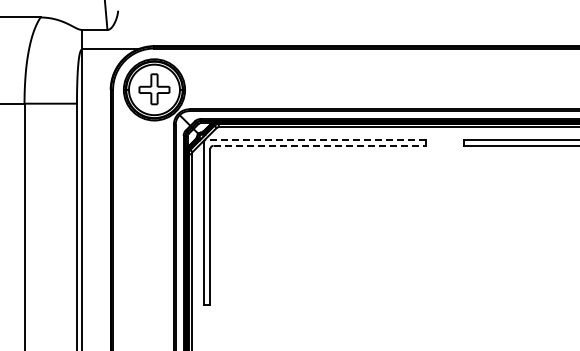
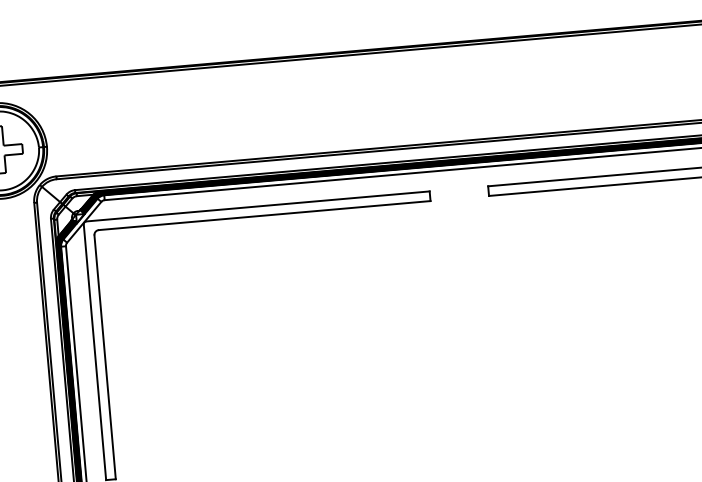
line: (315, 139) -> (256, 206), dashed -> solid
line: (320, 145) -> (265, 214), dashed -> solid

